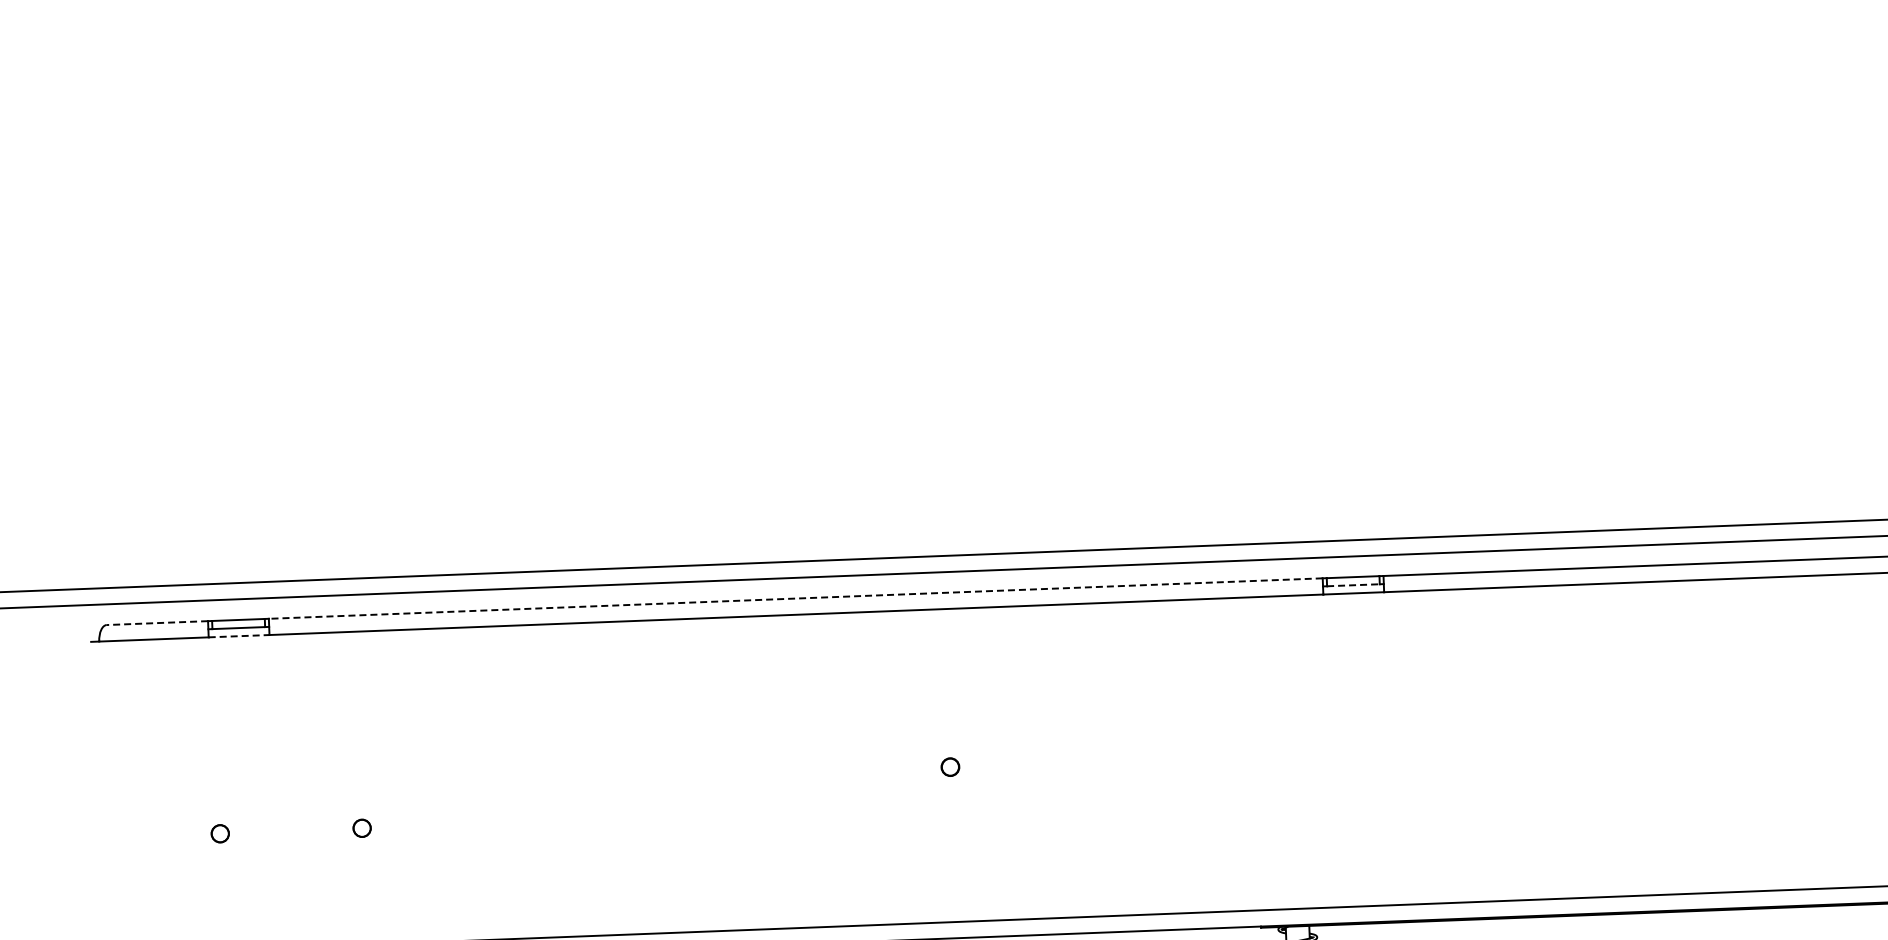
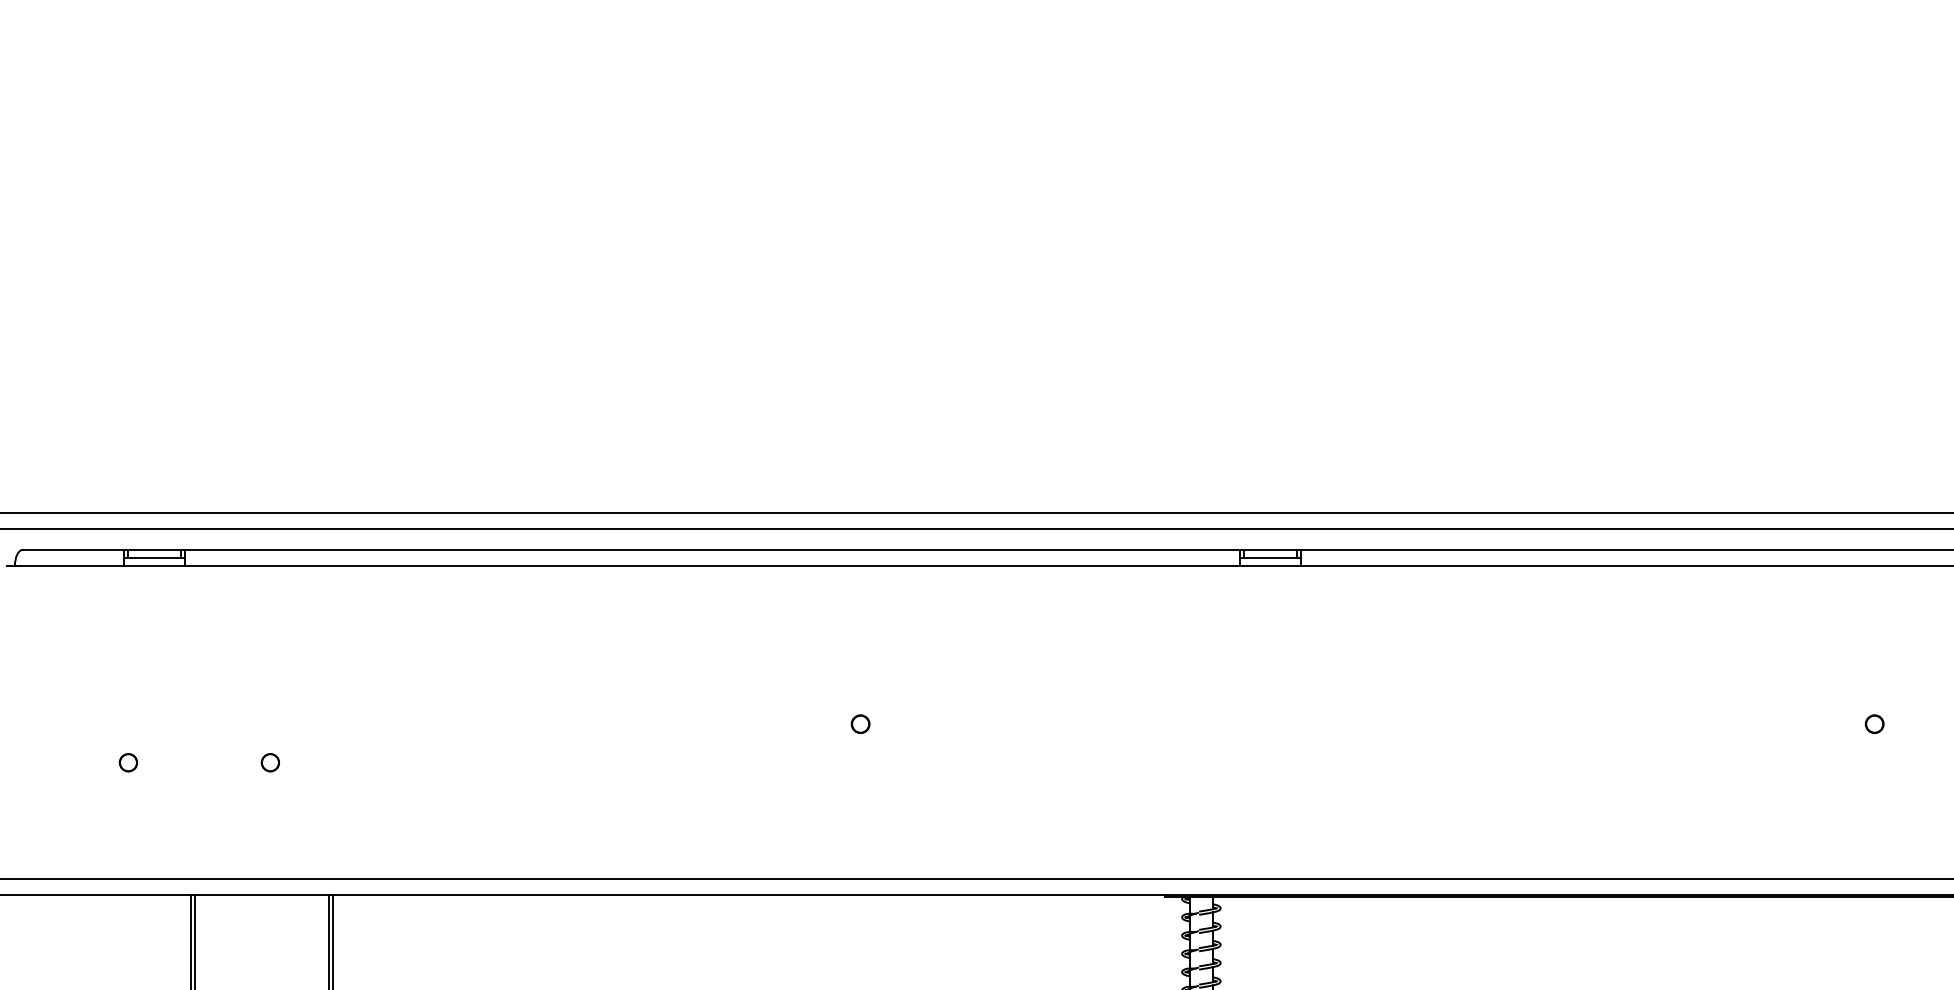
line: (1353, 584) -> (1270, 557), dashed -> solid
line: (795, 598) -> (712, 549), dashed -> solid
line: (157, 622) -> (73, 549), dashed -> solid
line: (239, 636) -> (155, 566), dashed -> solid

